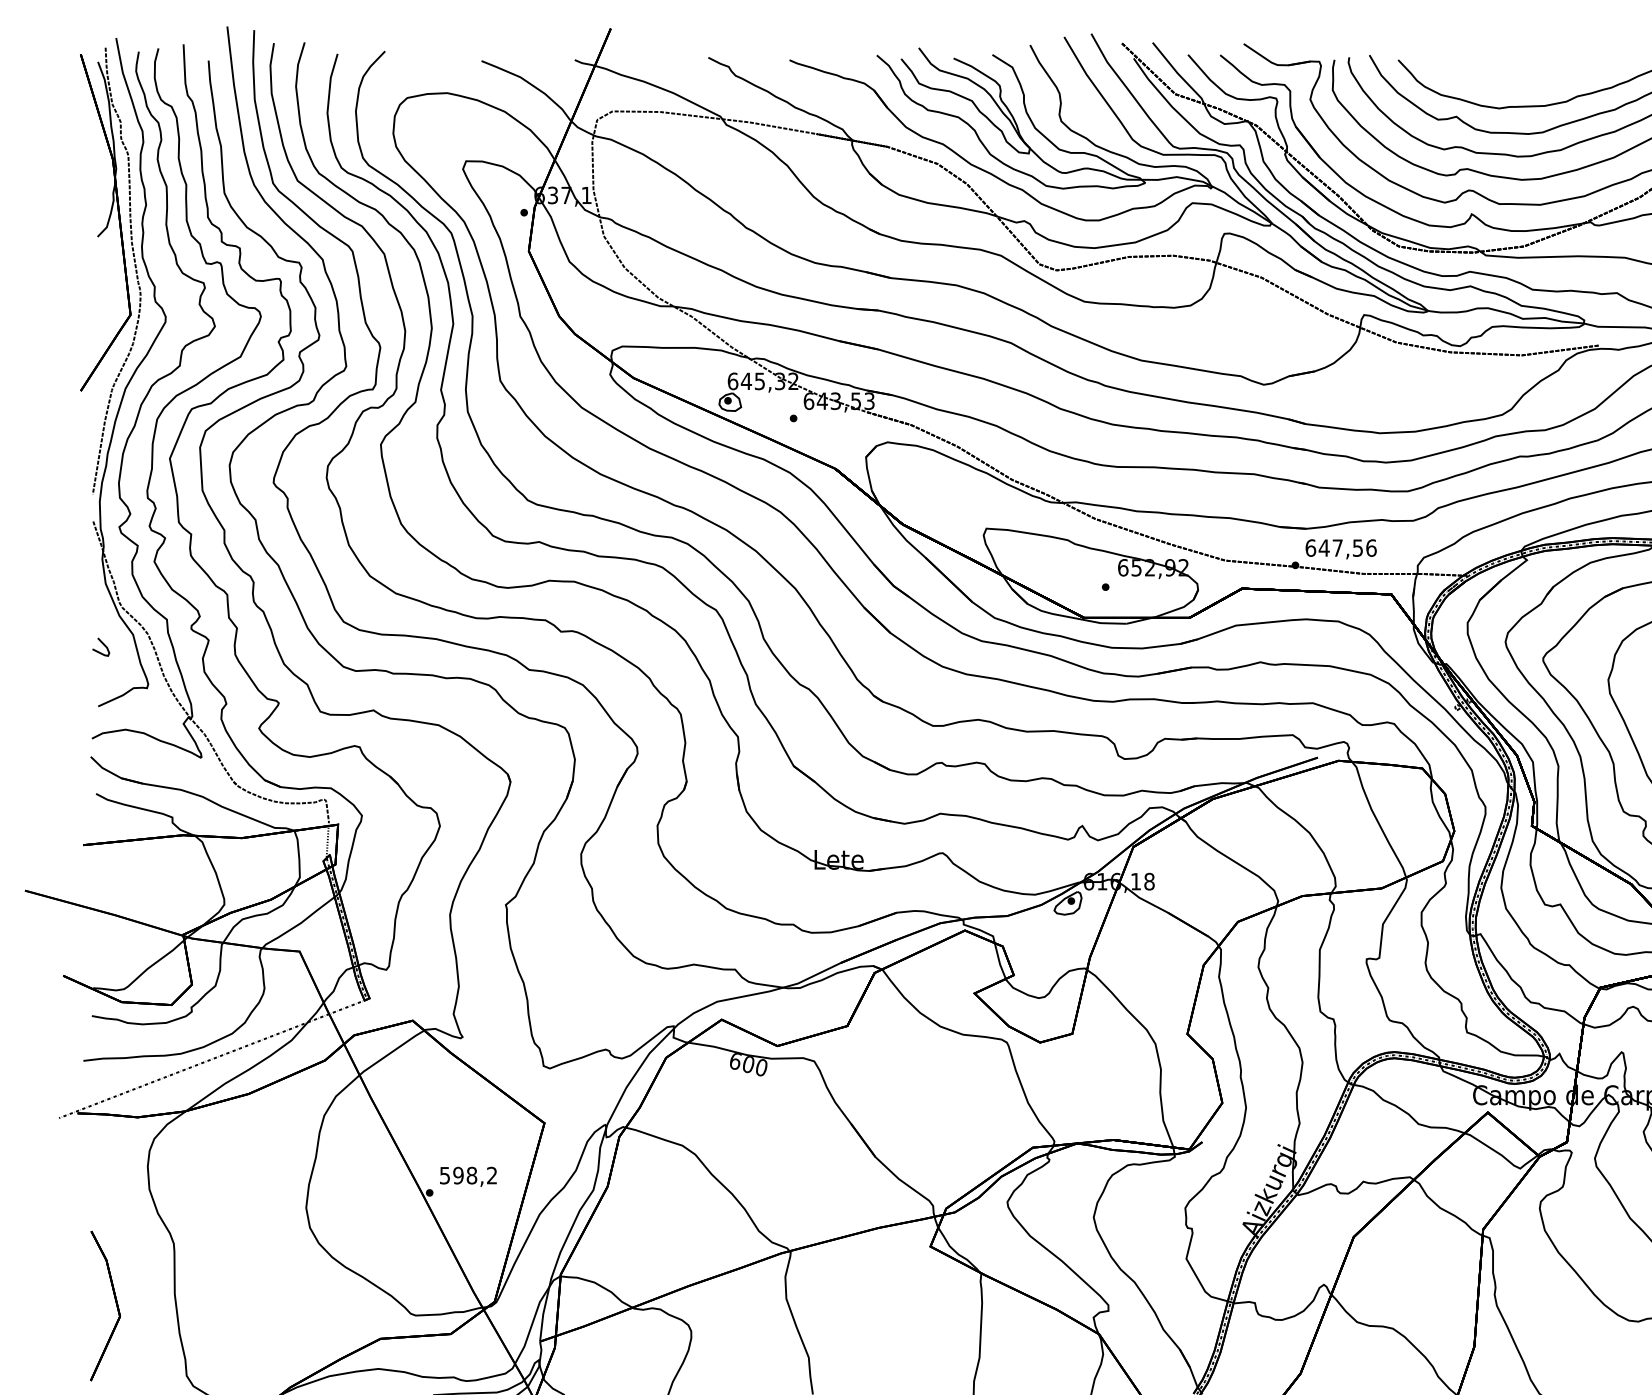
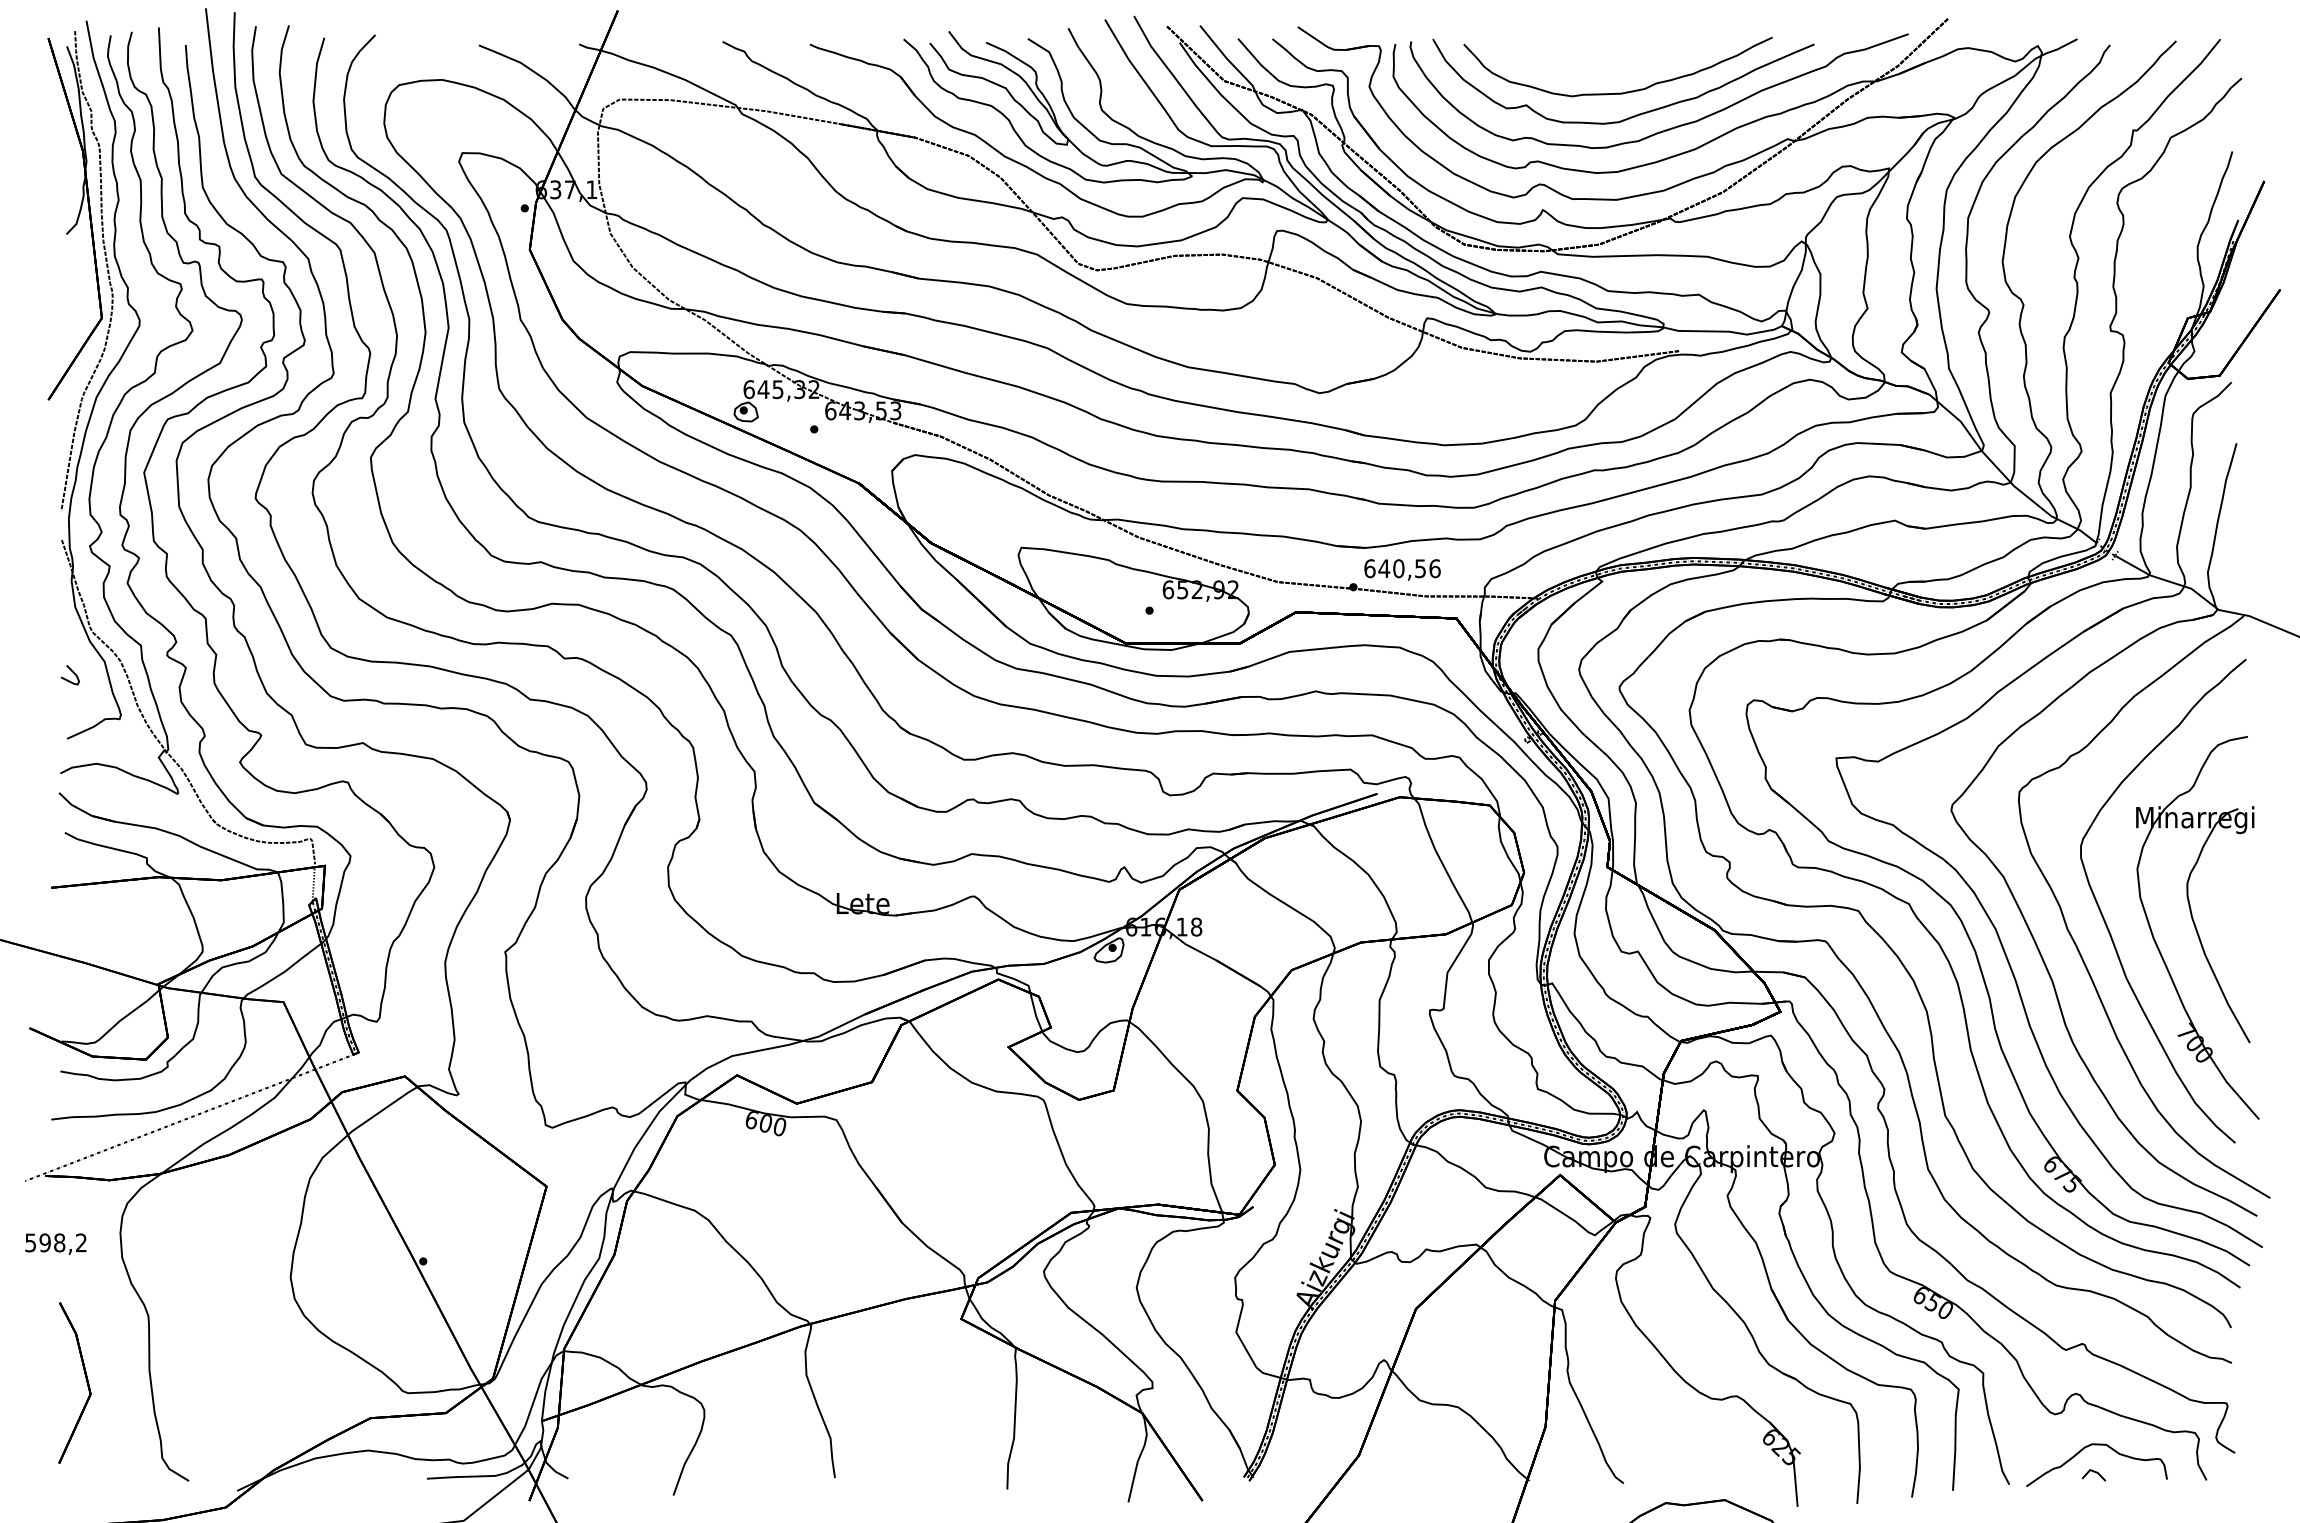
text: (1337, 547) -> (1398, 568), 647,56 -> 640,56
text: (468, 1176) -> (55, 1243), moved

